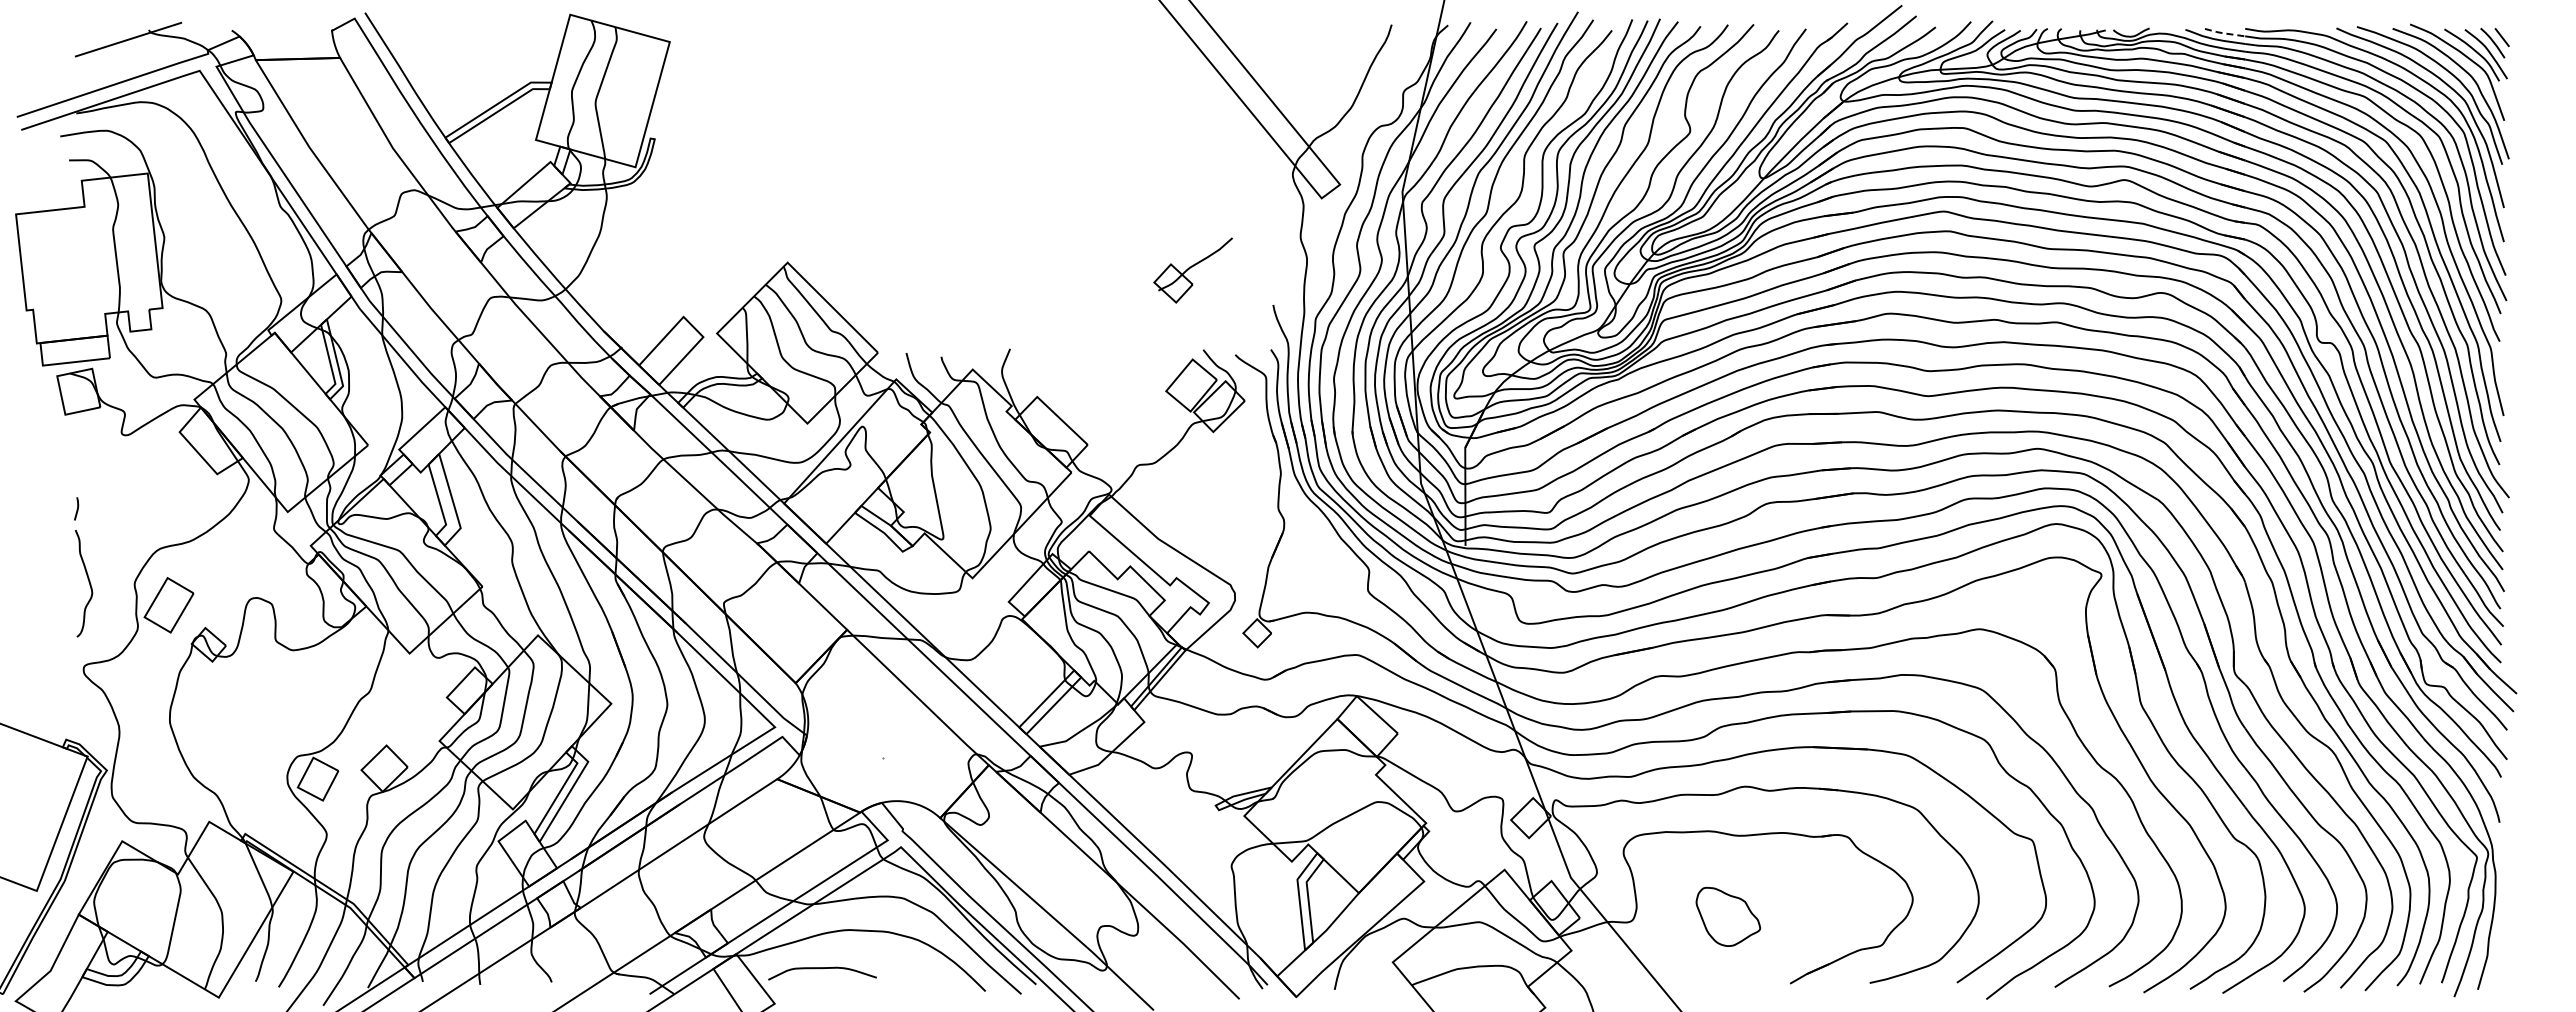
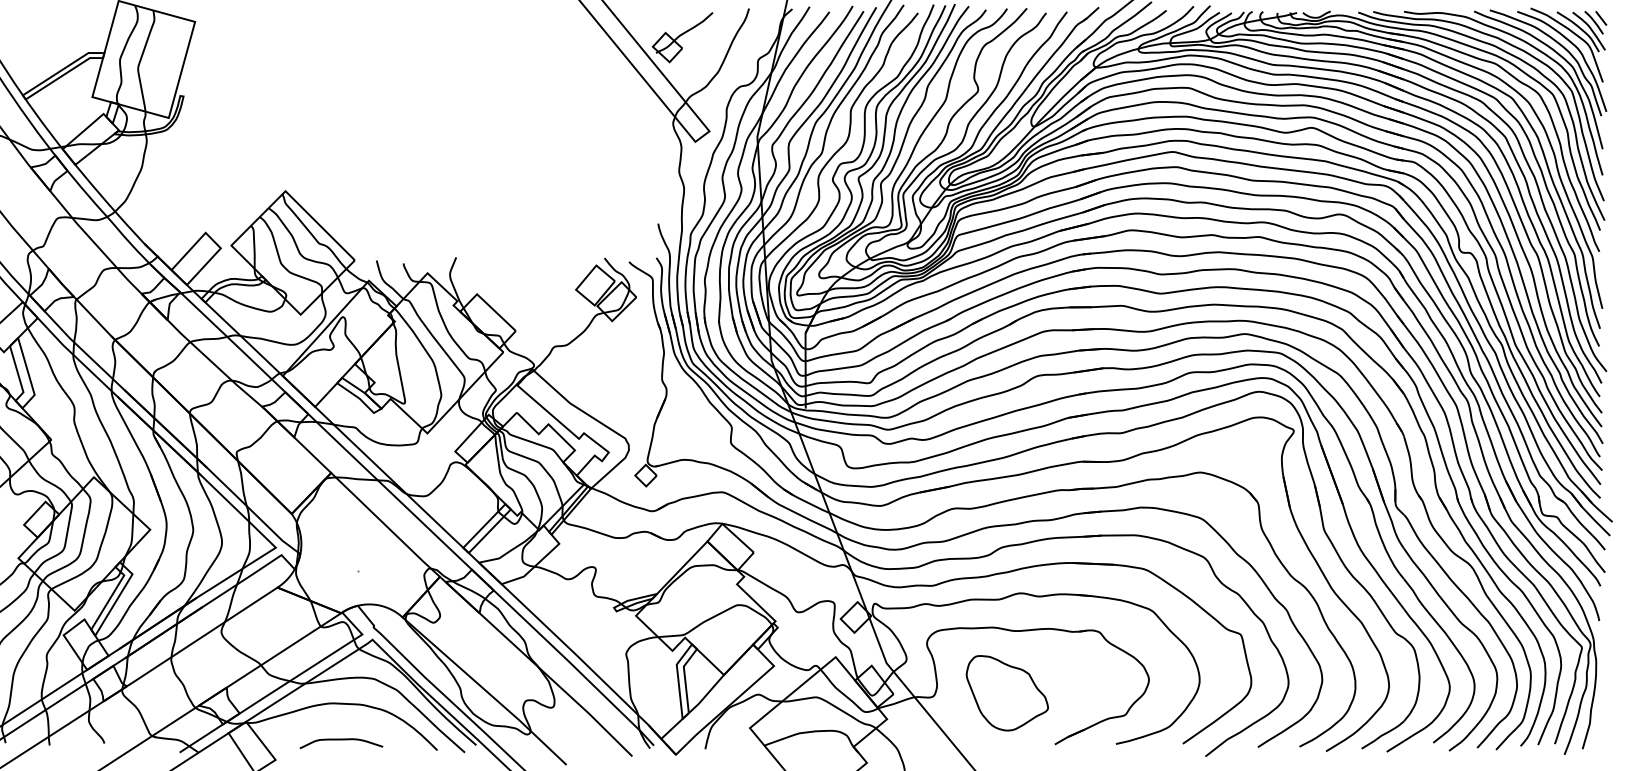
line: (2224, 33) -> (1388, 15), dashed -> solid
part: (1192, 270) -> (682, 37), moved
part: (1728, 916) -> (1007, 692), size x1.67
curve: (822, 968) -> (341, 739), moved

